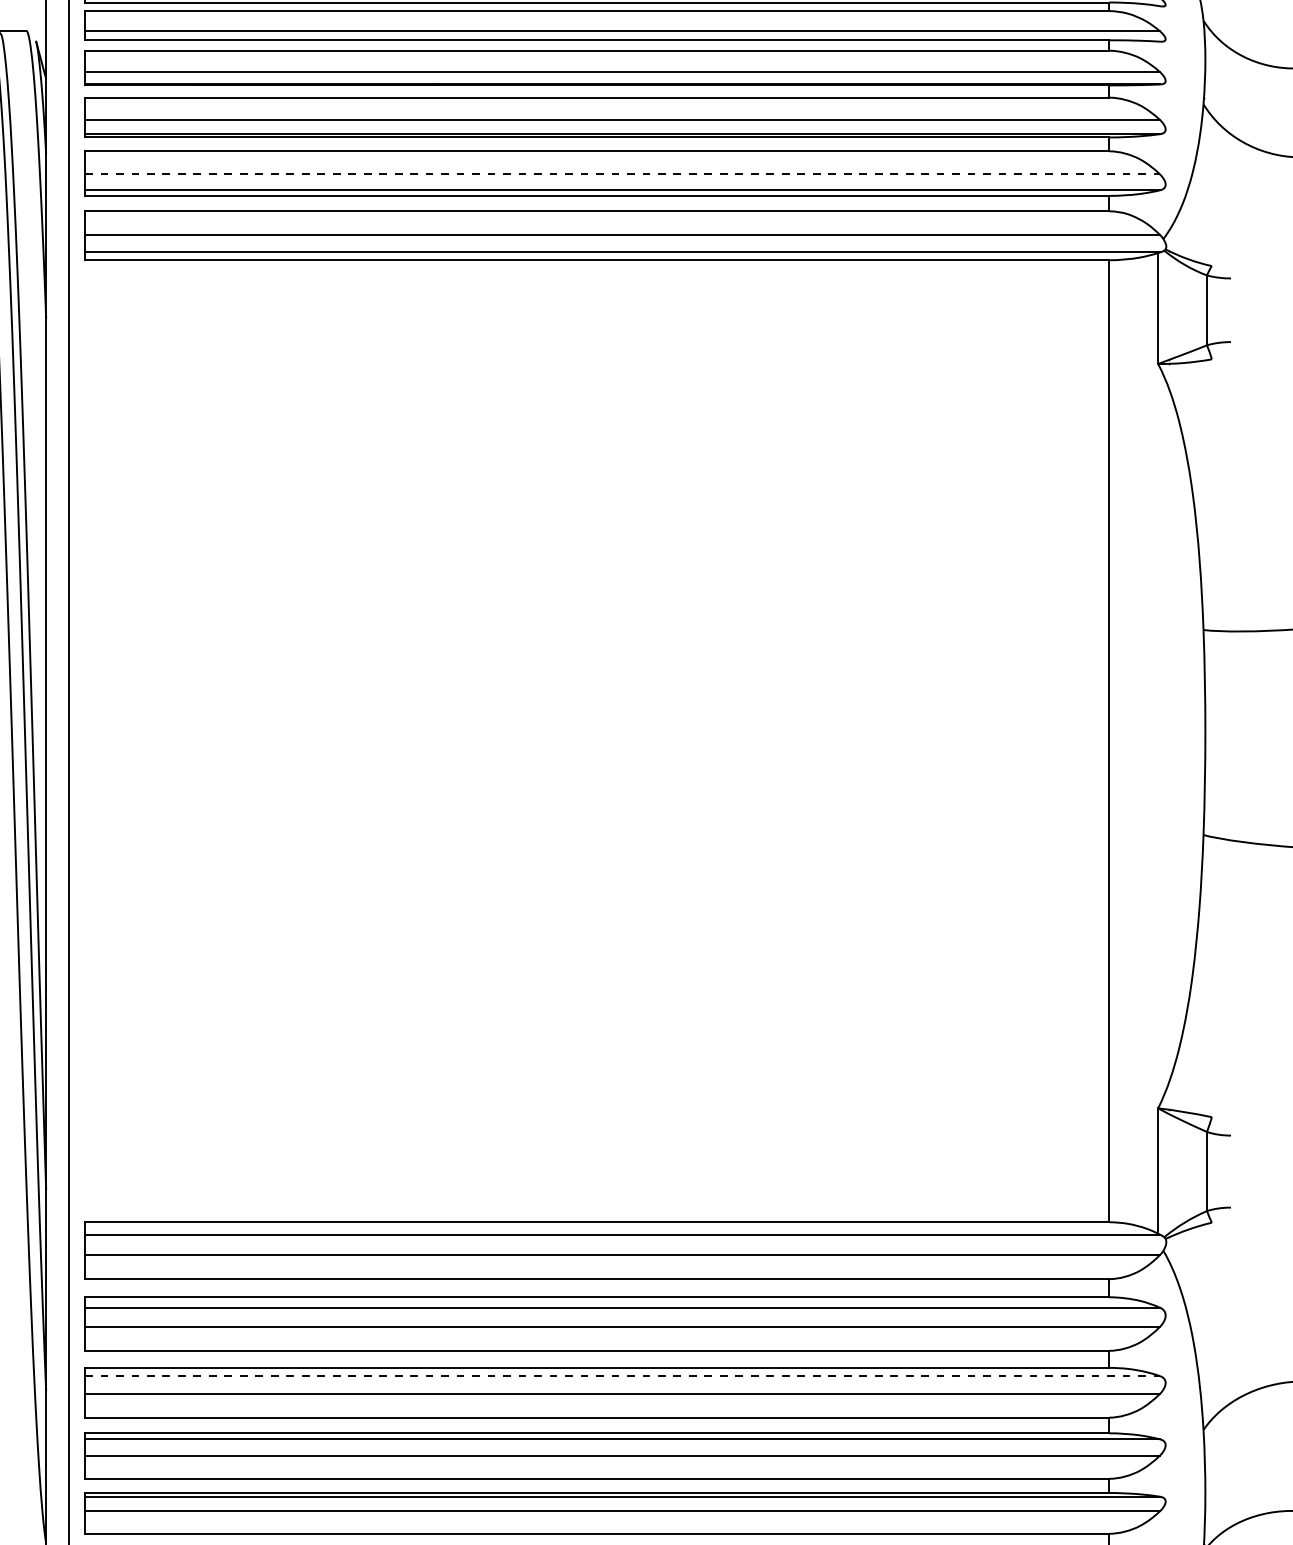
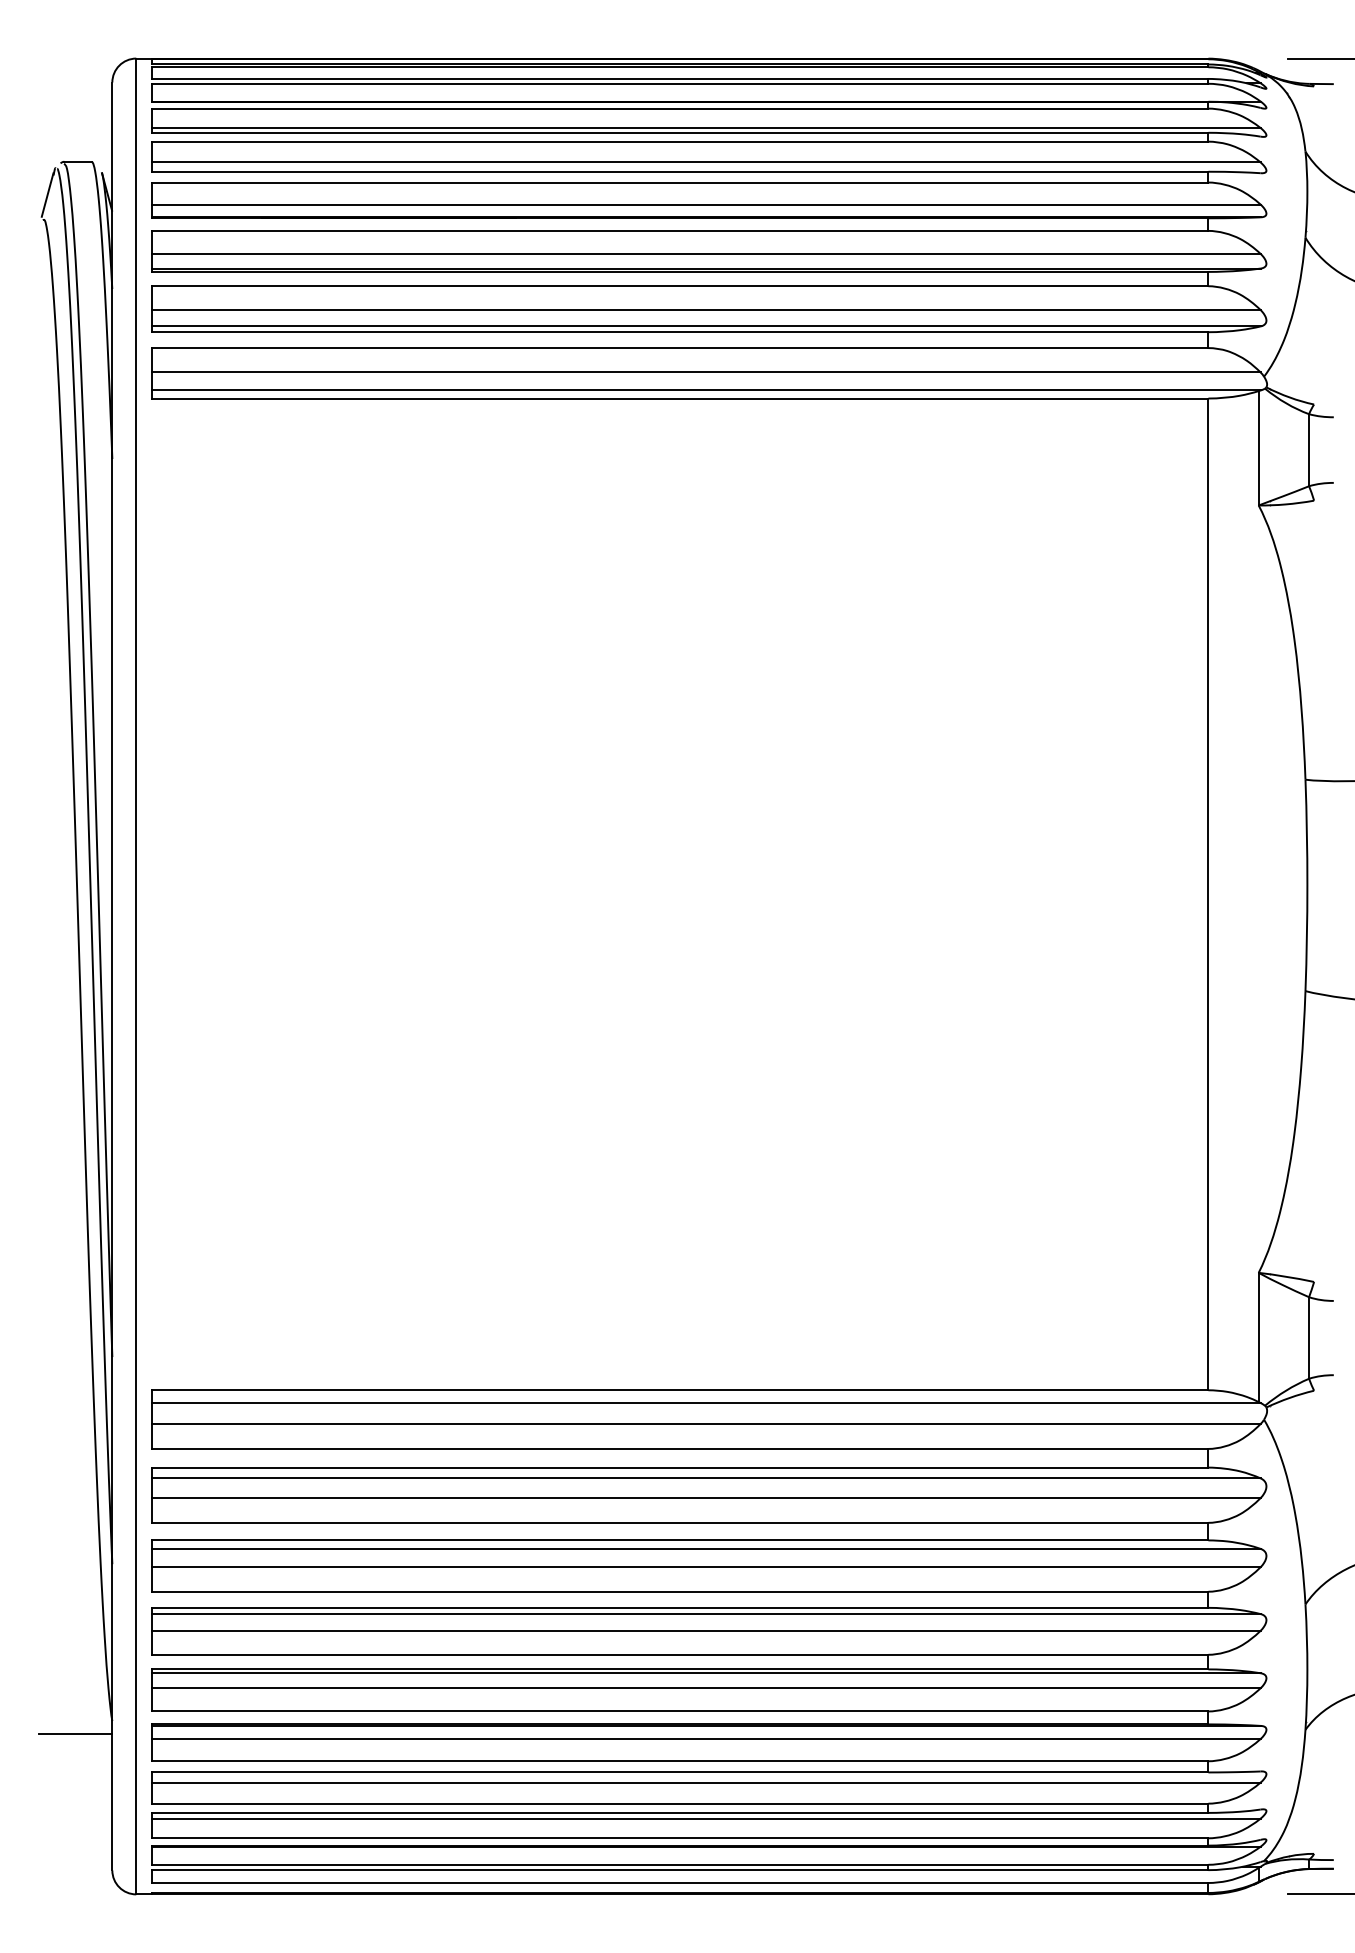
line: (623, 174) -> (707, 310), dashed -> solid
line: (623, 1375) -> (707, 1548), dashed -> solid

